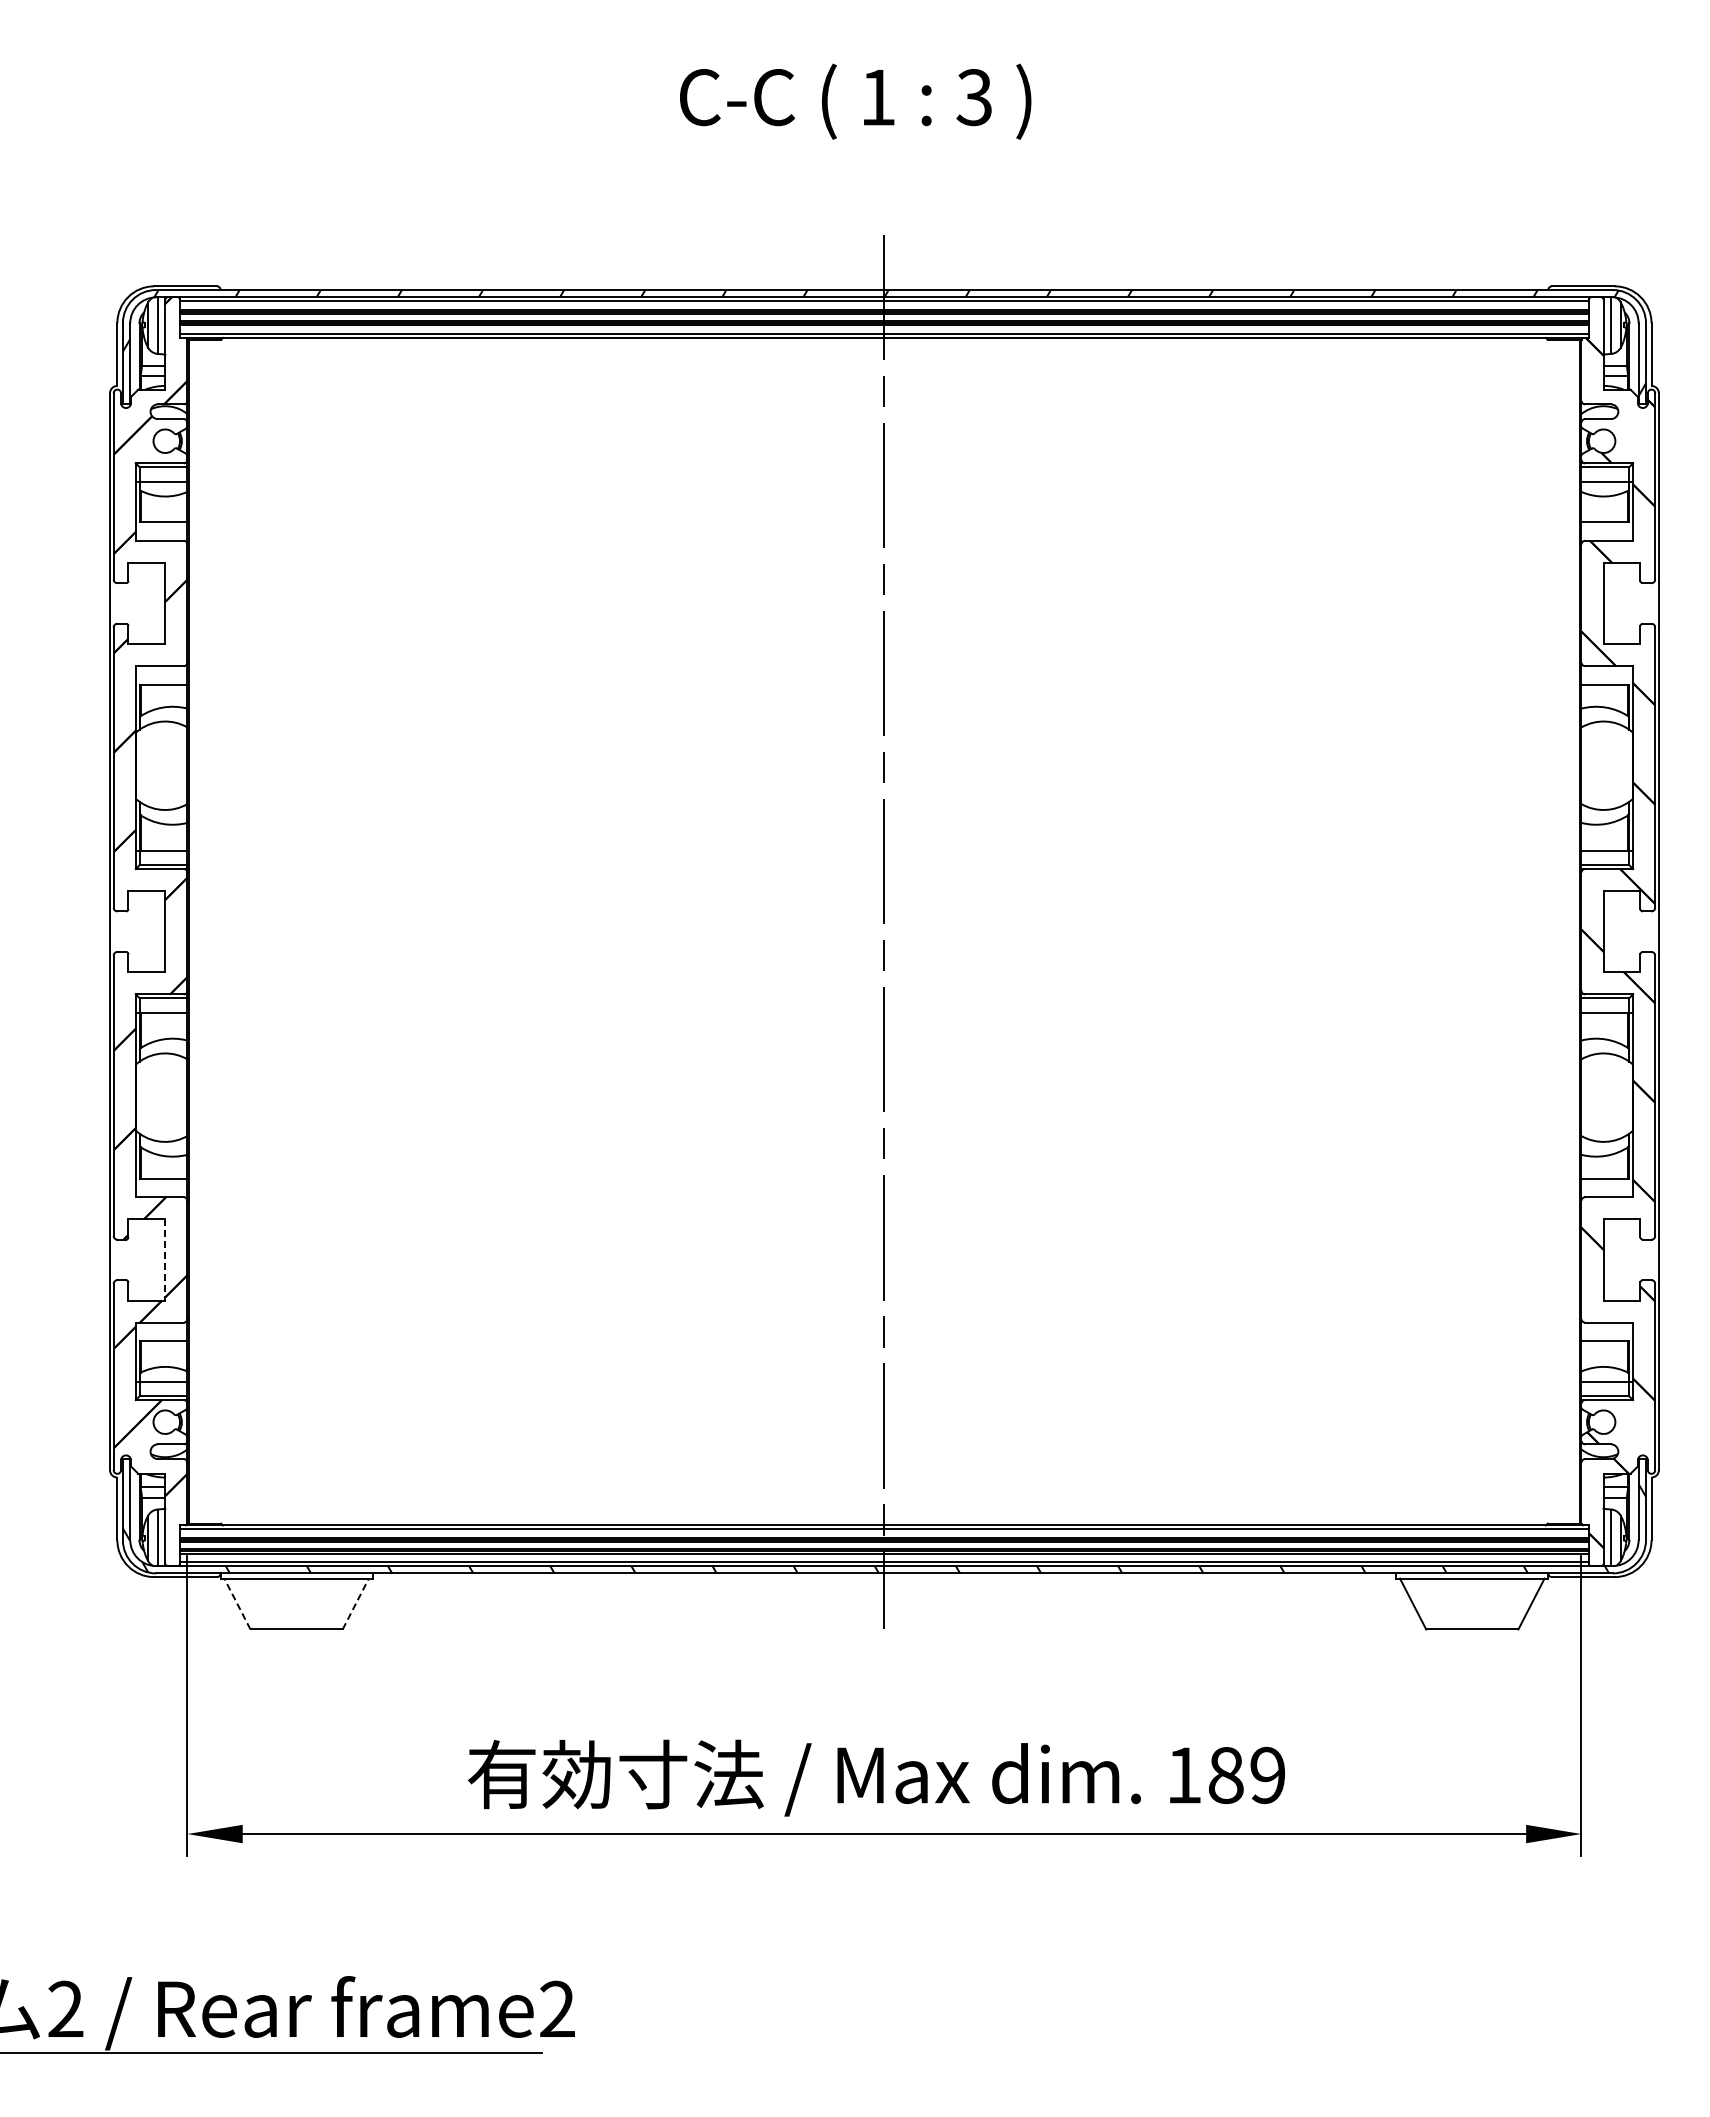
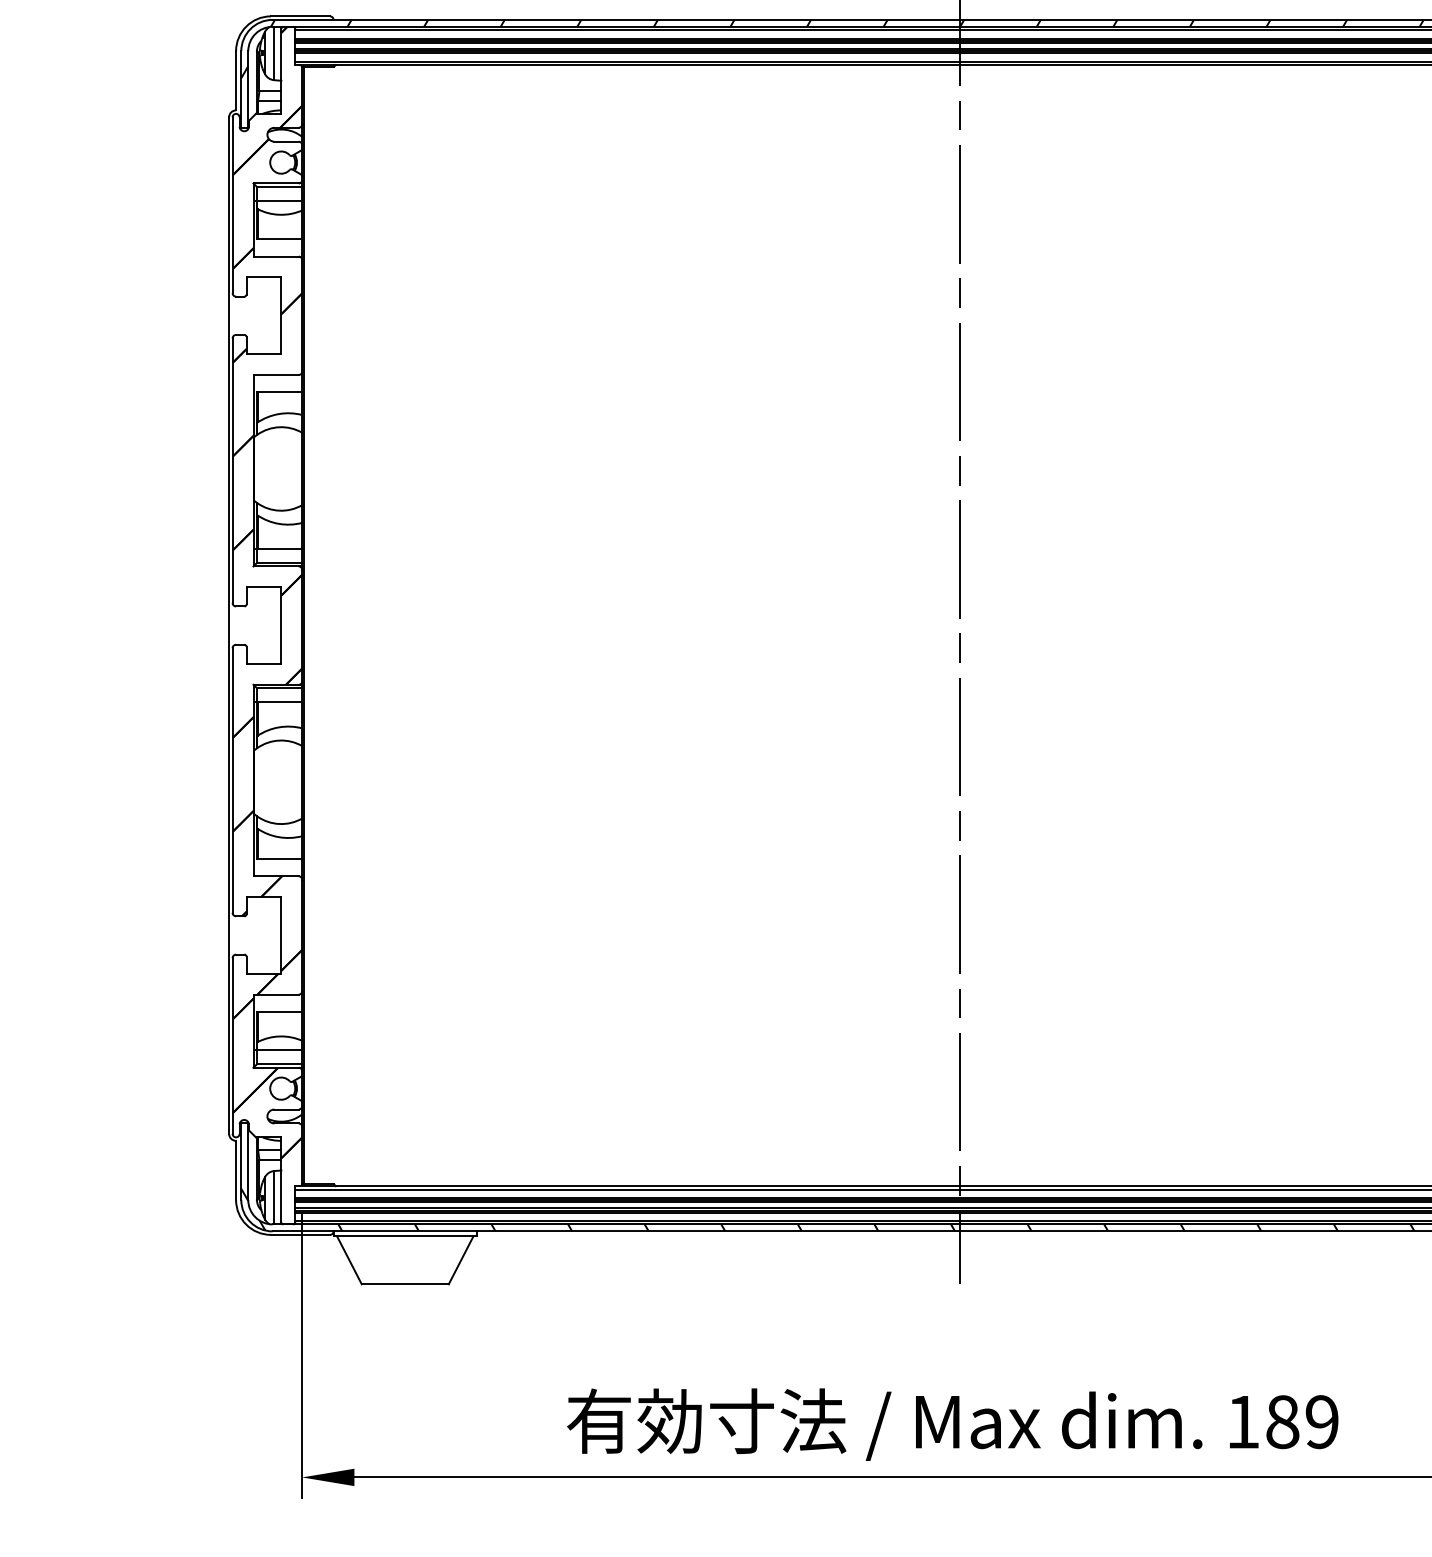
line: (165, 1259) -> (281, 935), dashed -> solid
line: (237, 1604) -> (349, 1260), dashed -> solid
line: (355, 1604) -> (460, 1260), dashed -> solid

